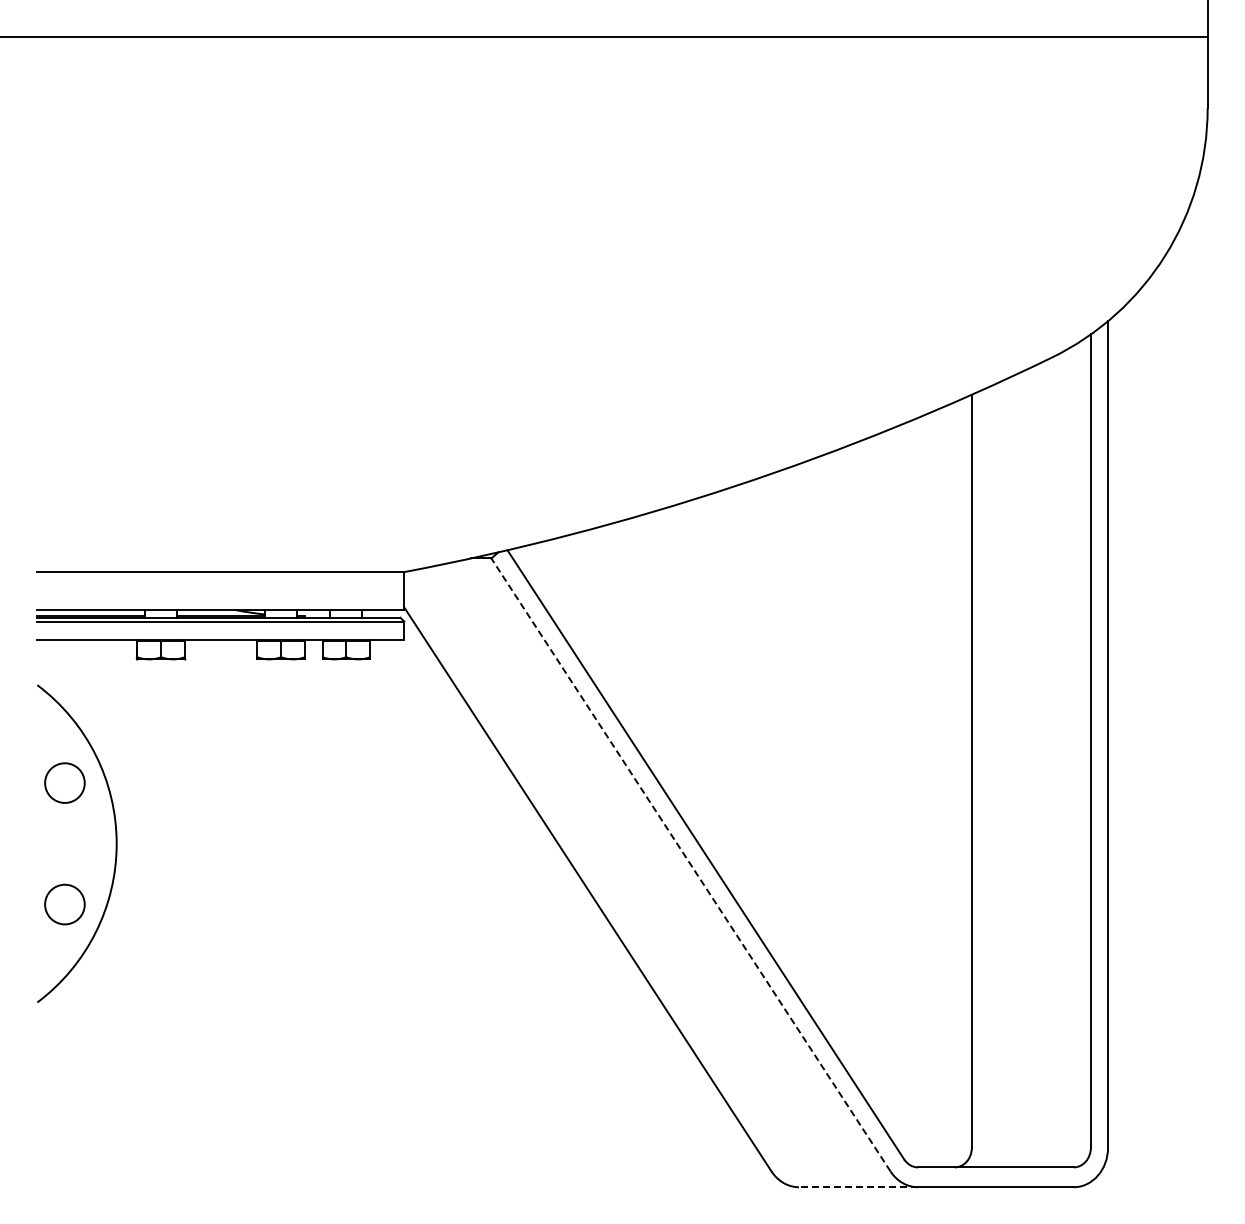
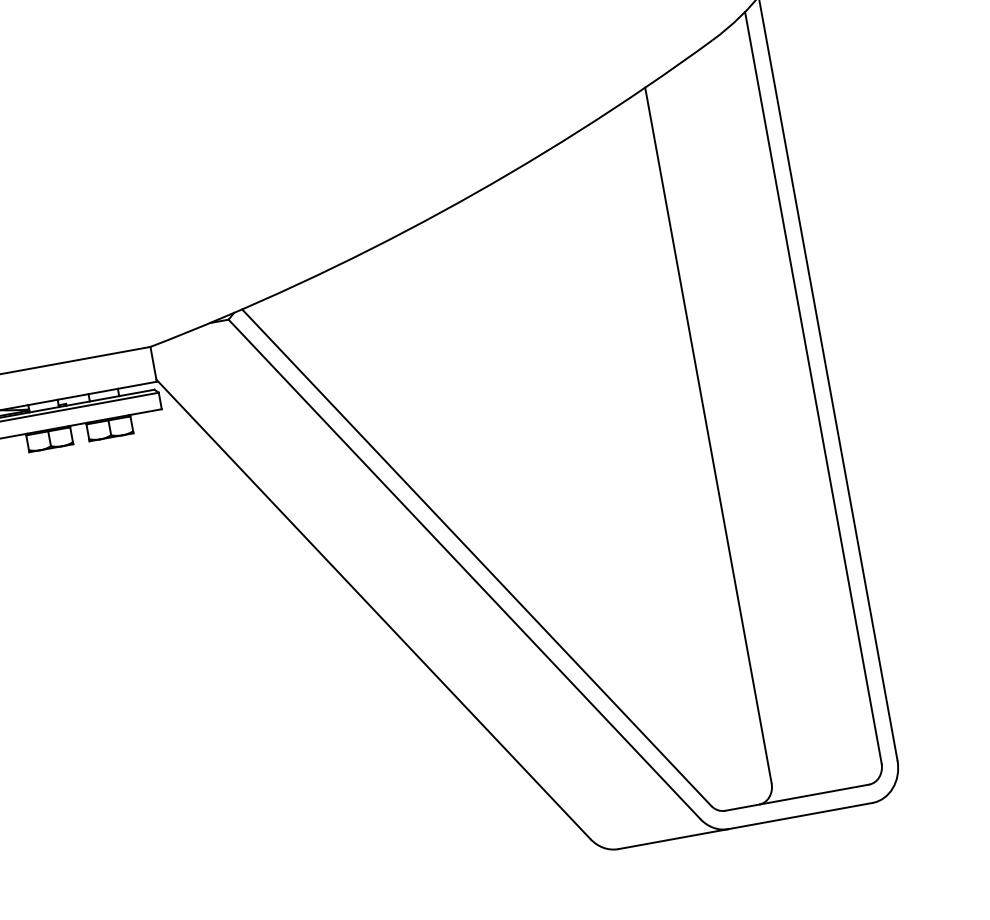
line: (690, 864) -> (464, 569), dashed -> solid
line: (858, 1187) -> (673, 839), dashed -> solid

